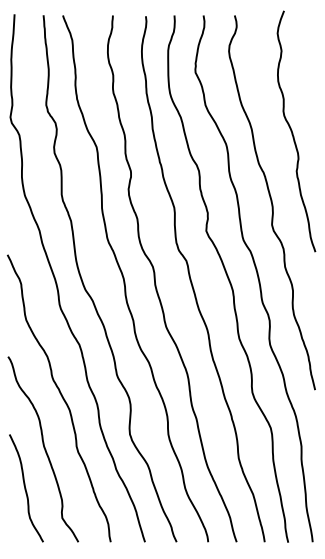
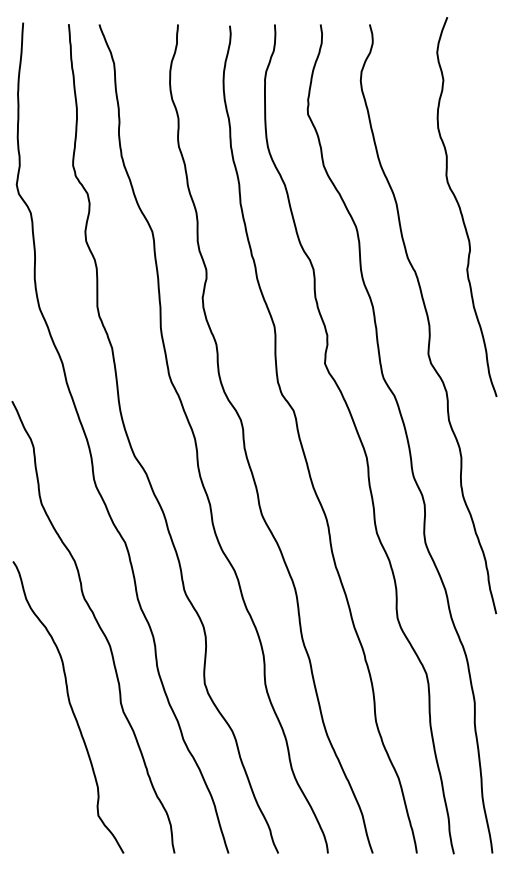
curve: (26, 488) -> (41, 768), removed

